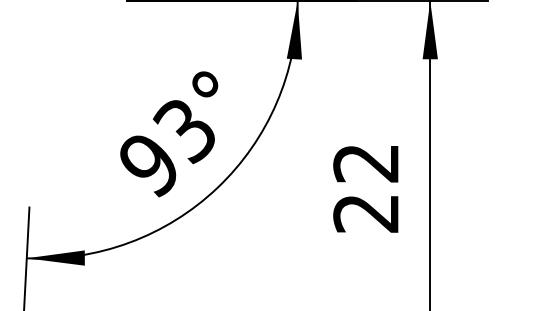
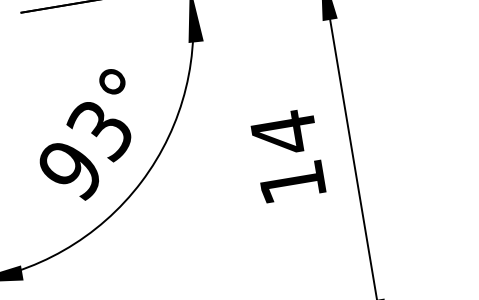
text: (365, 187) -> (287, 157), 22 -> 14

